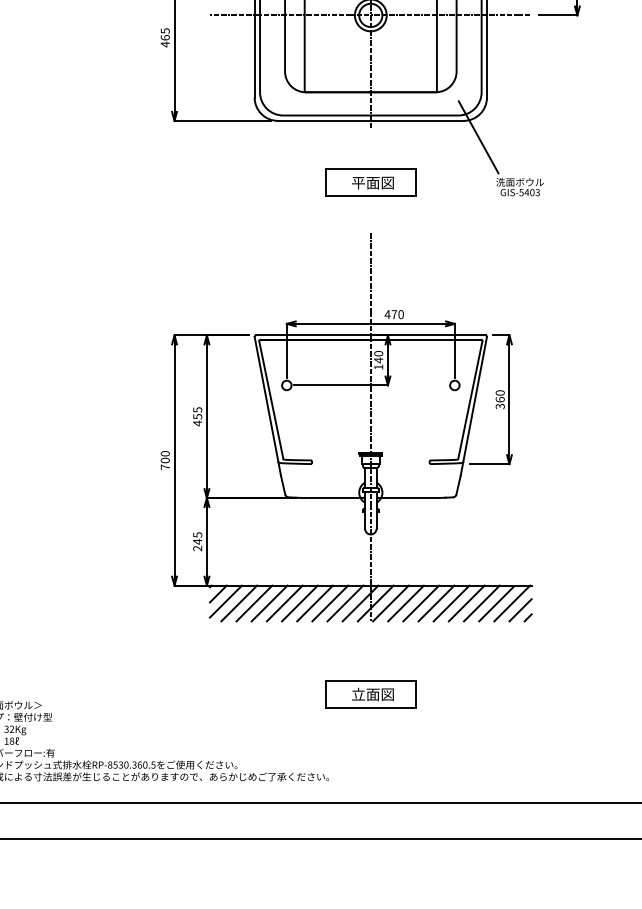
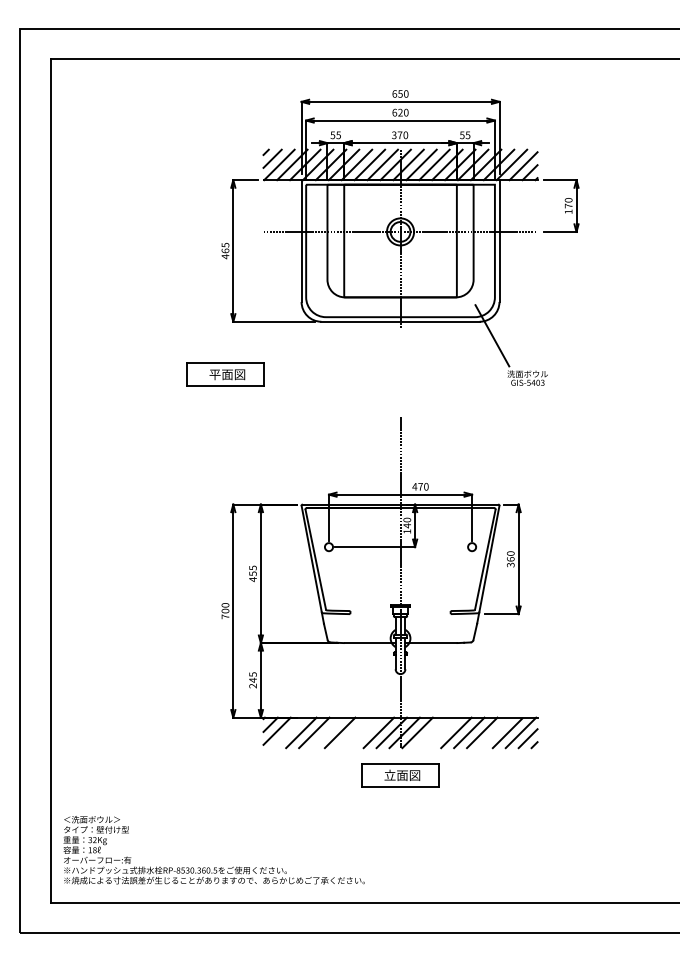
part: (370, 182) -> (225, 374), moved
line: (239, 603) -> (288, 732), removed
line: (285, 603) -> (327, 732), removed
line: (314, 603) -> (352, 732), removed
line: (329, 603) -> (365, 732), removed
line: (405, 603) -> (430, 732), removed
line: (421, 603) -> (443, 732), removed
line: (481, 603) -> (494, 732), removed
part: (370, 694) -> (400, 775), moved

